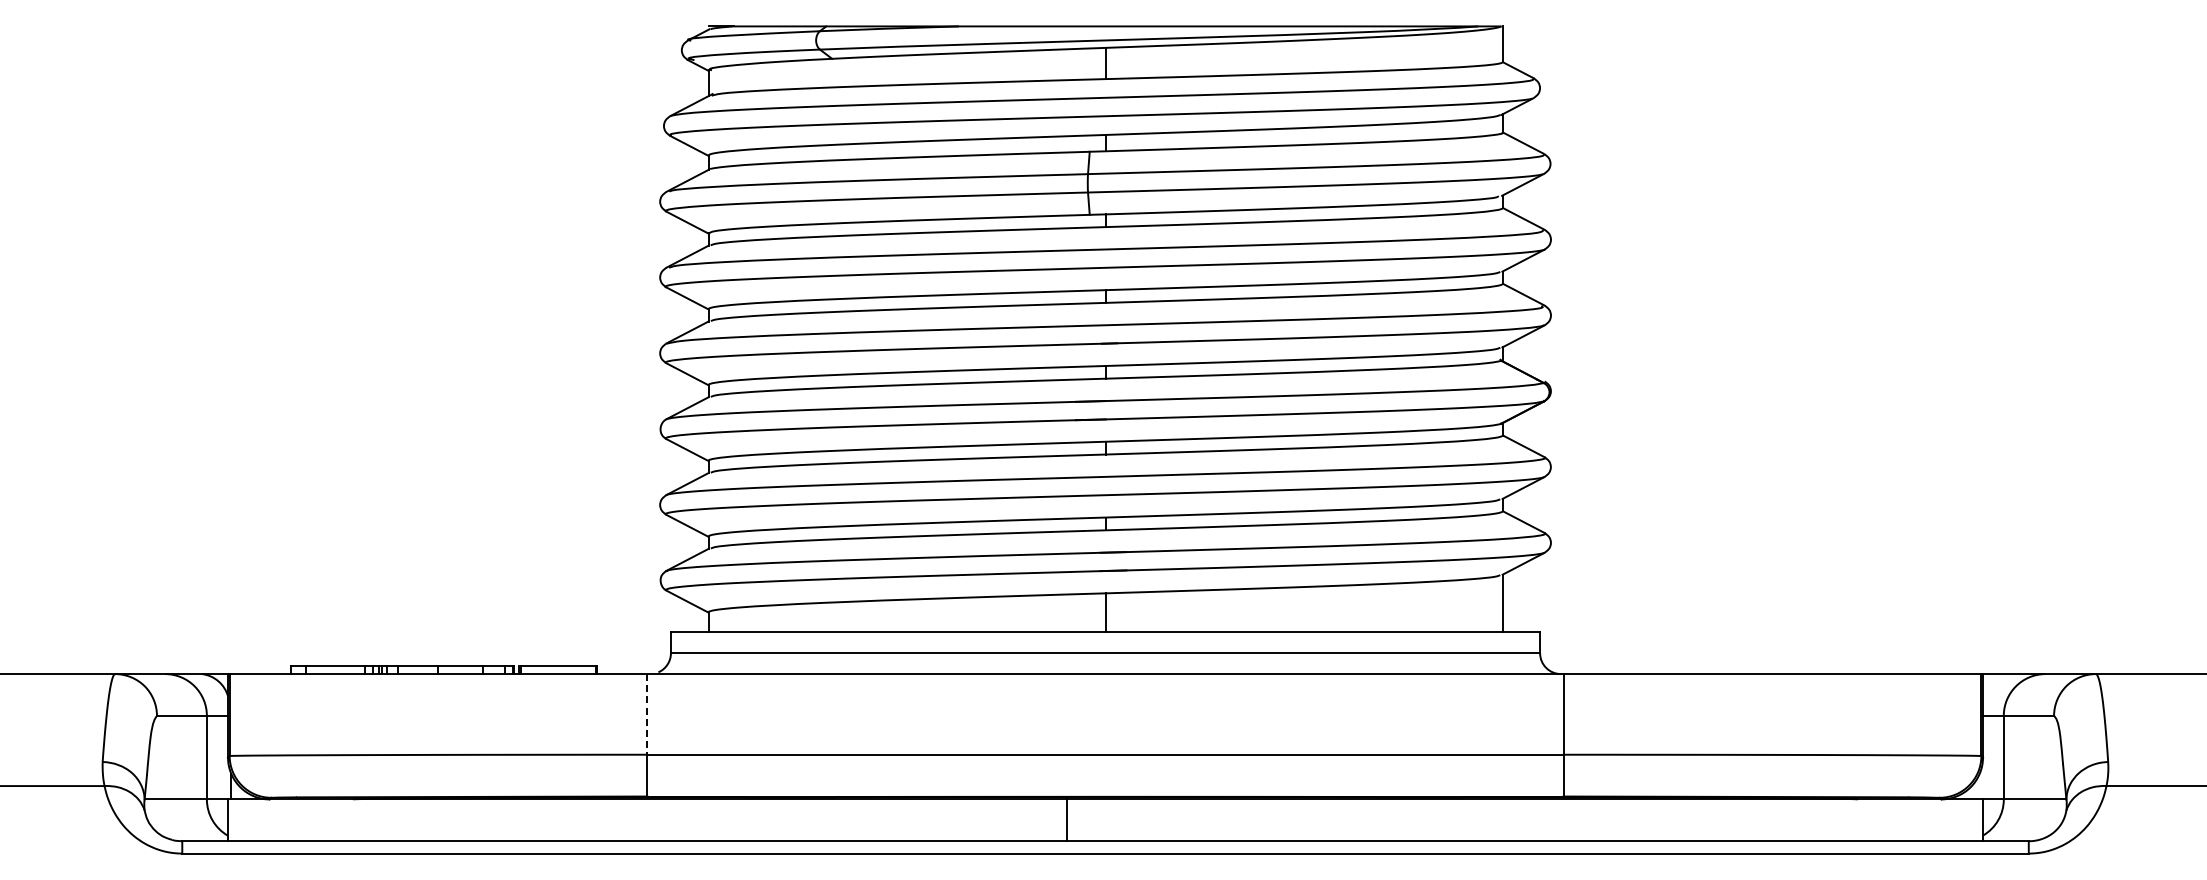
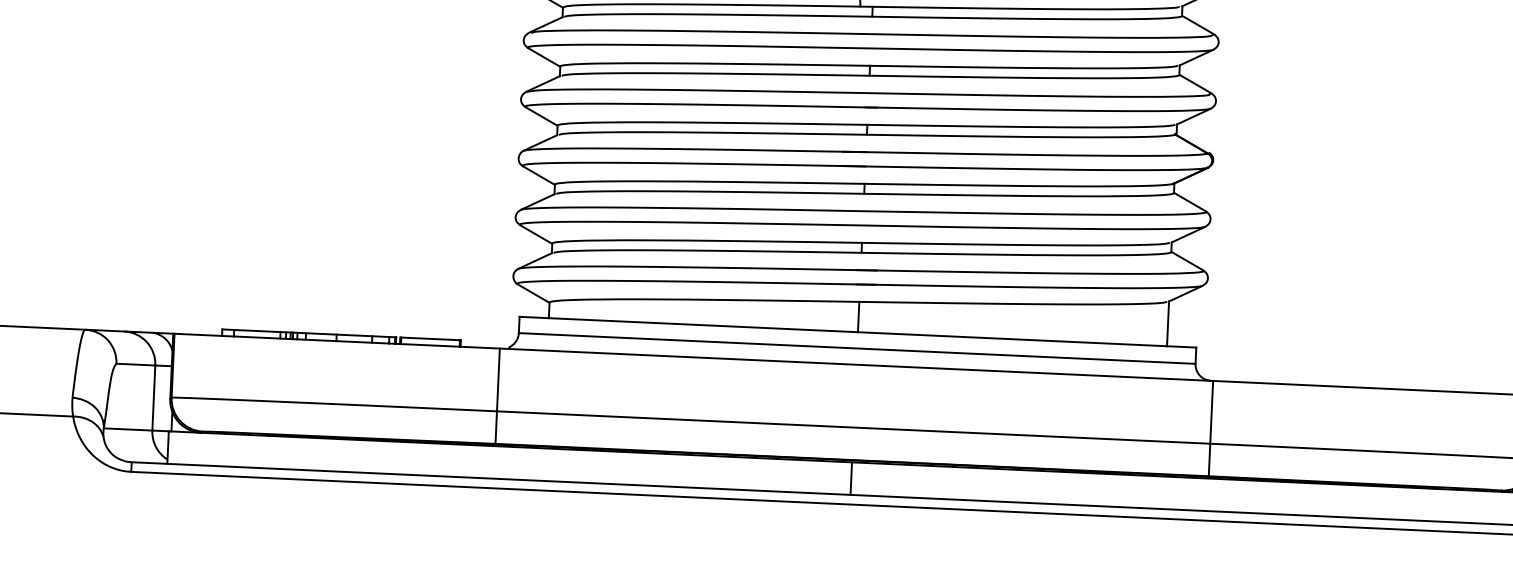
line: (647, 714) -> (498, 380), dashed -> solid
line: (1066, 820) -> (851, 478), moved

